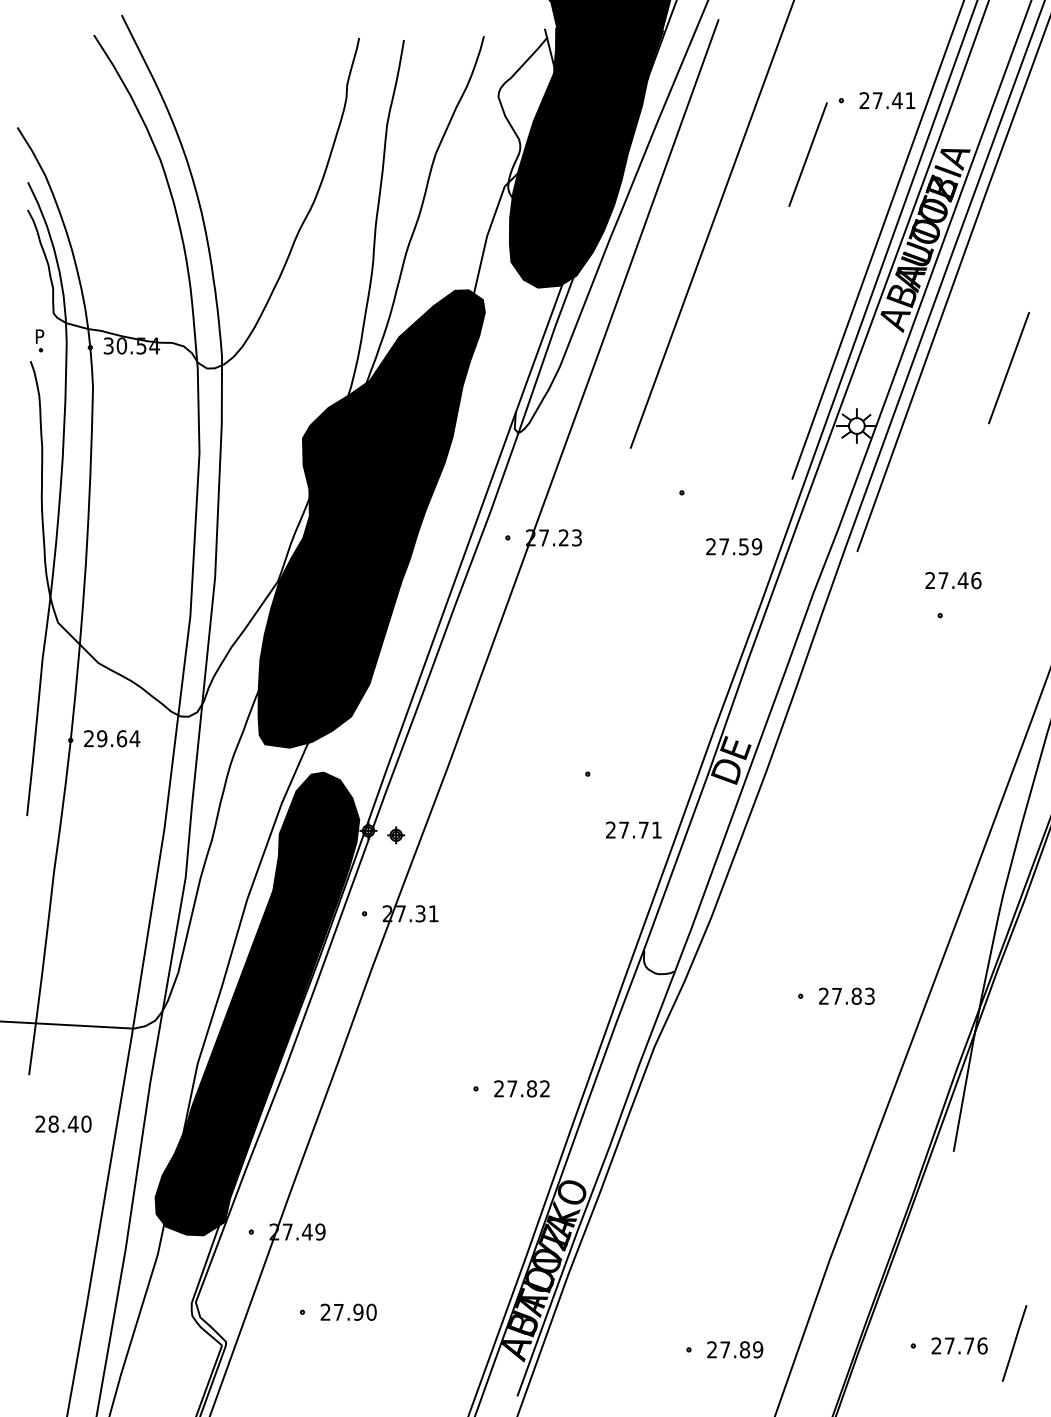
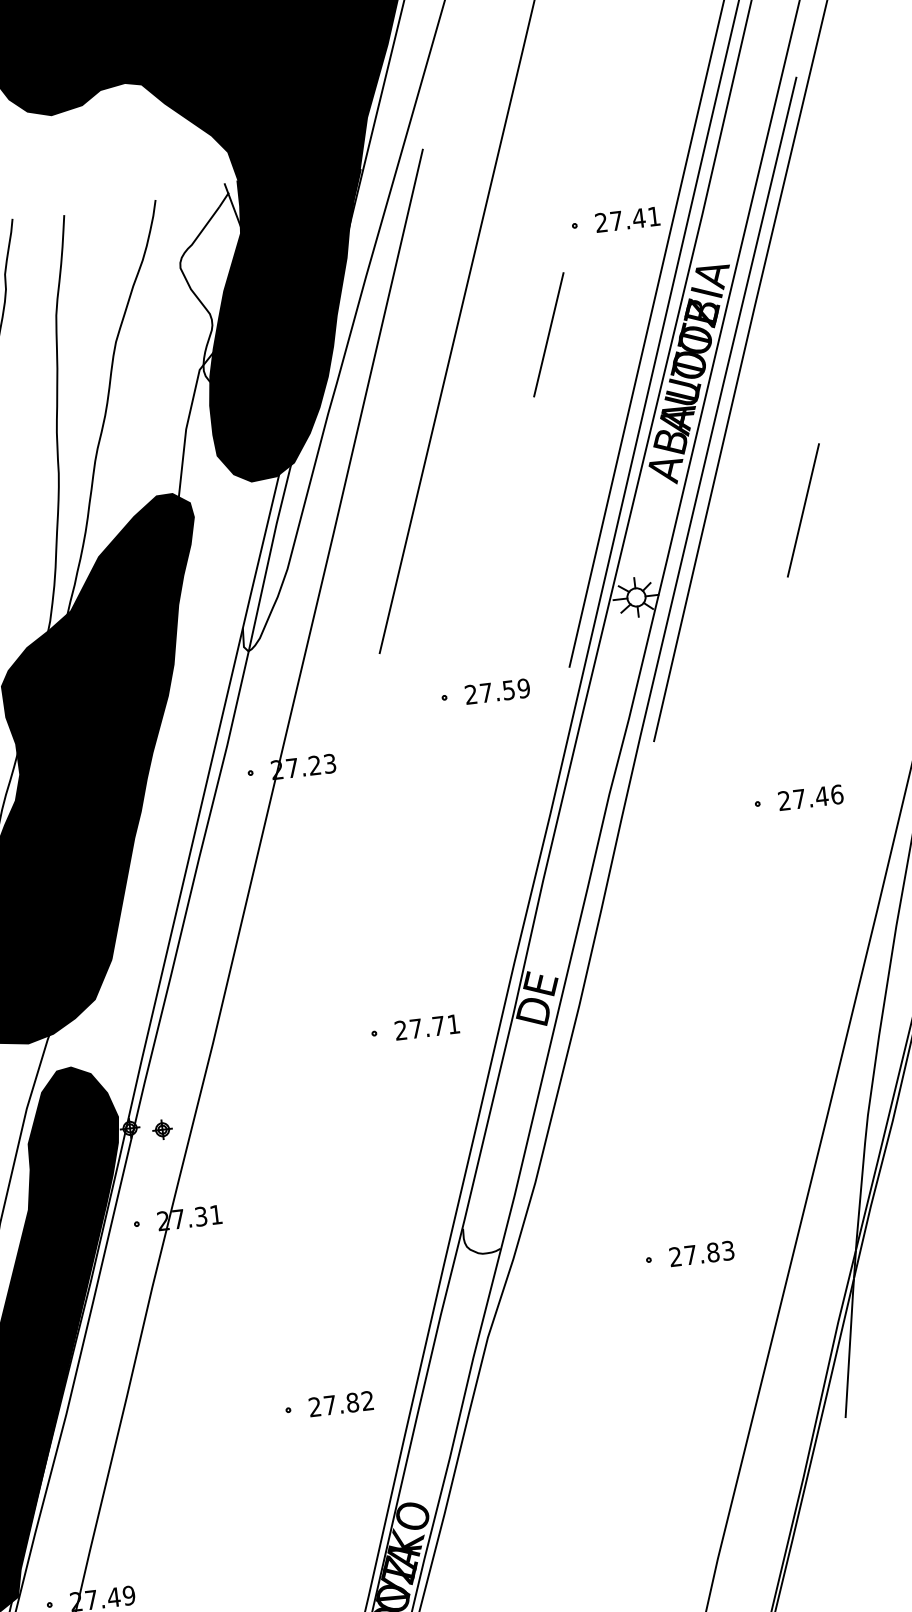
line: (807, 154) -> (548, 334), moved
text: (734, 546) -> (497, 691), moved
text: (953, 580) -> (810, 797), moved
text: (633, 829) -> (426, 1026), moved

